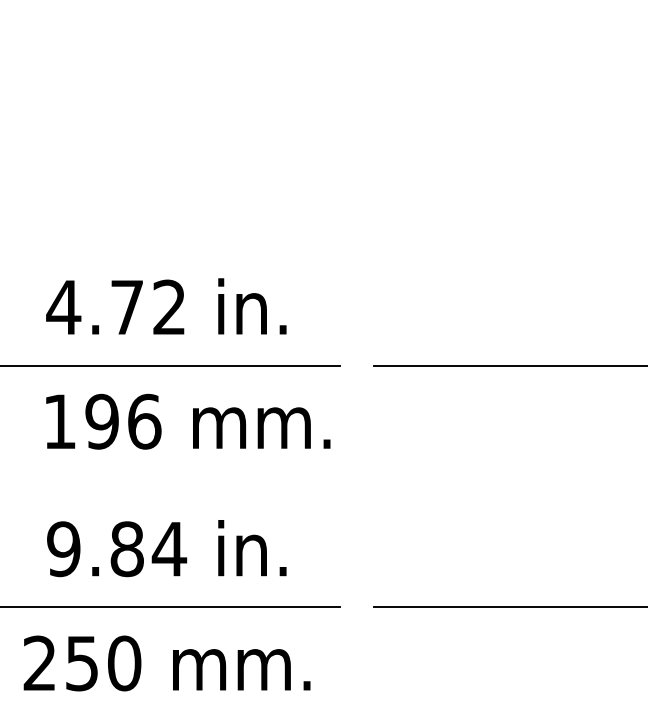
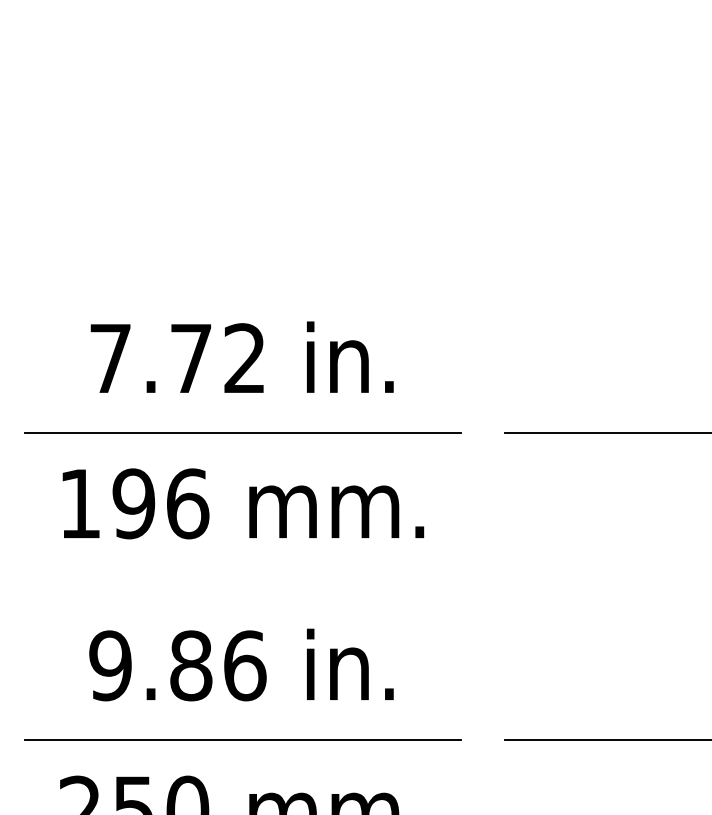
text: (63, 307) -> (110, 358), 4.72 -> 7.72
text: (188, 421) -> (243, 503), moved
text: (169, 549) -> (244, 666), 9.84 -> 9.86

